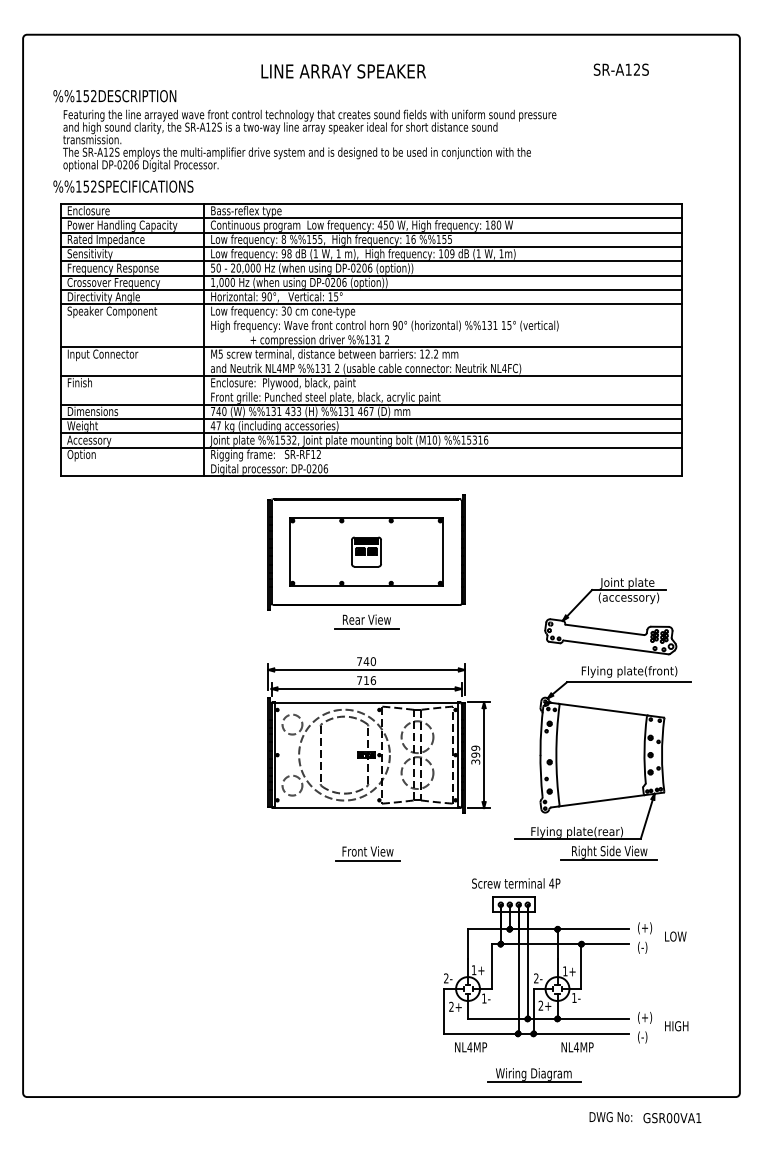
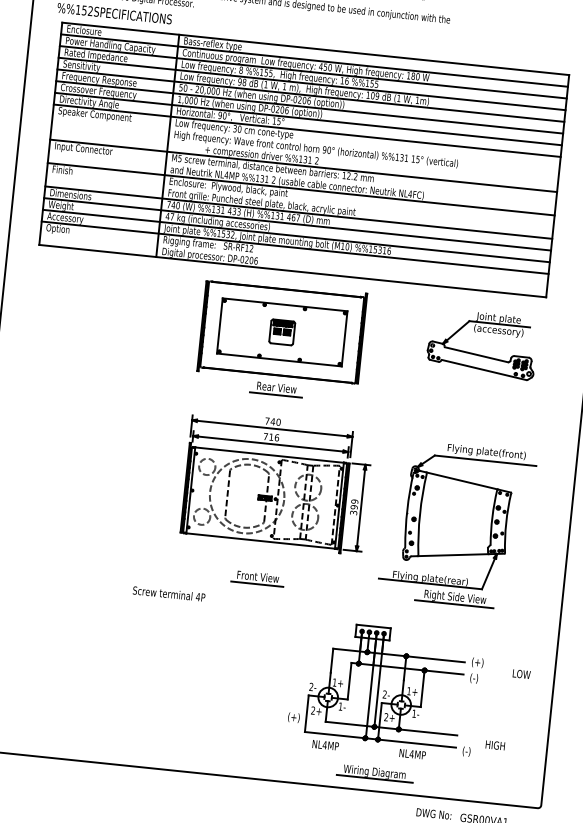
part: (610, 629) -> (481, 354), moved
text: (516, 883) -> (169, 594), moved
text: (675, 936) -> (521, 674), moved
text: (645, 1017) -> (294, 717), moved

